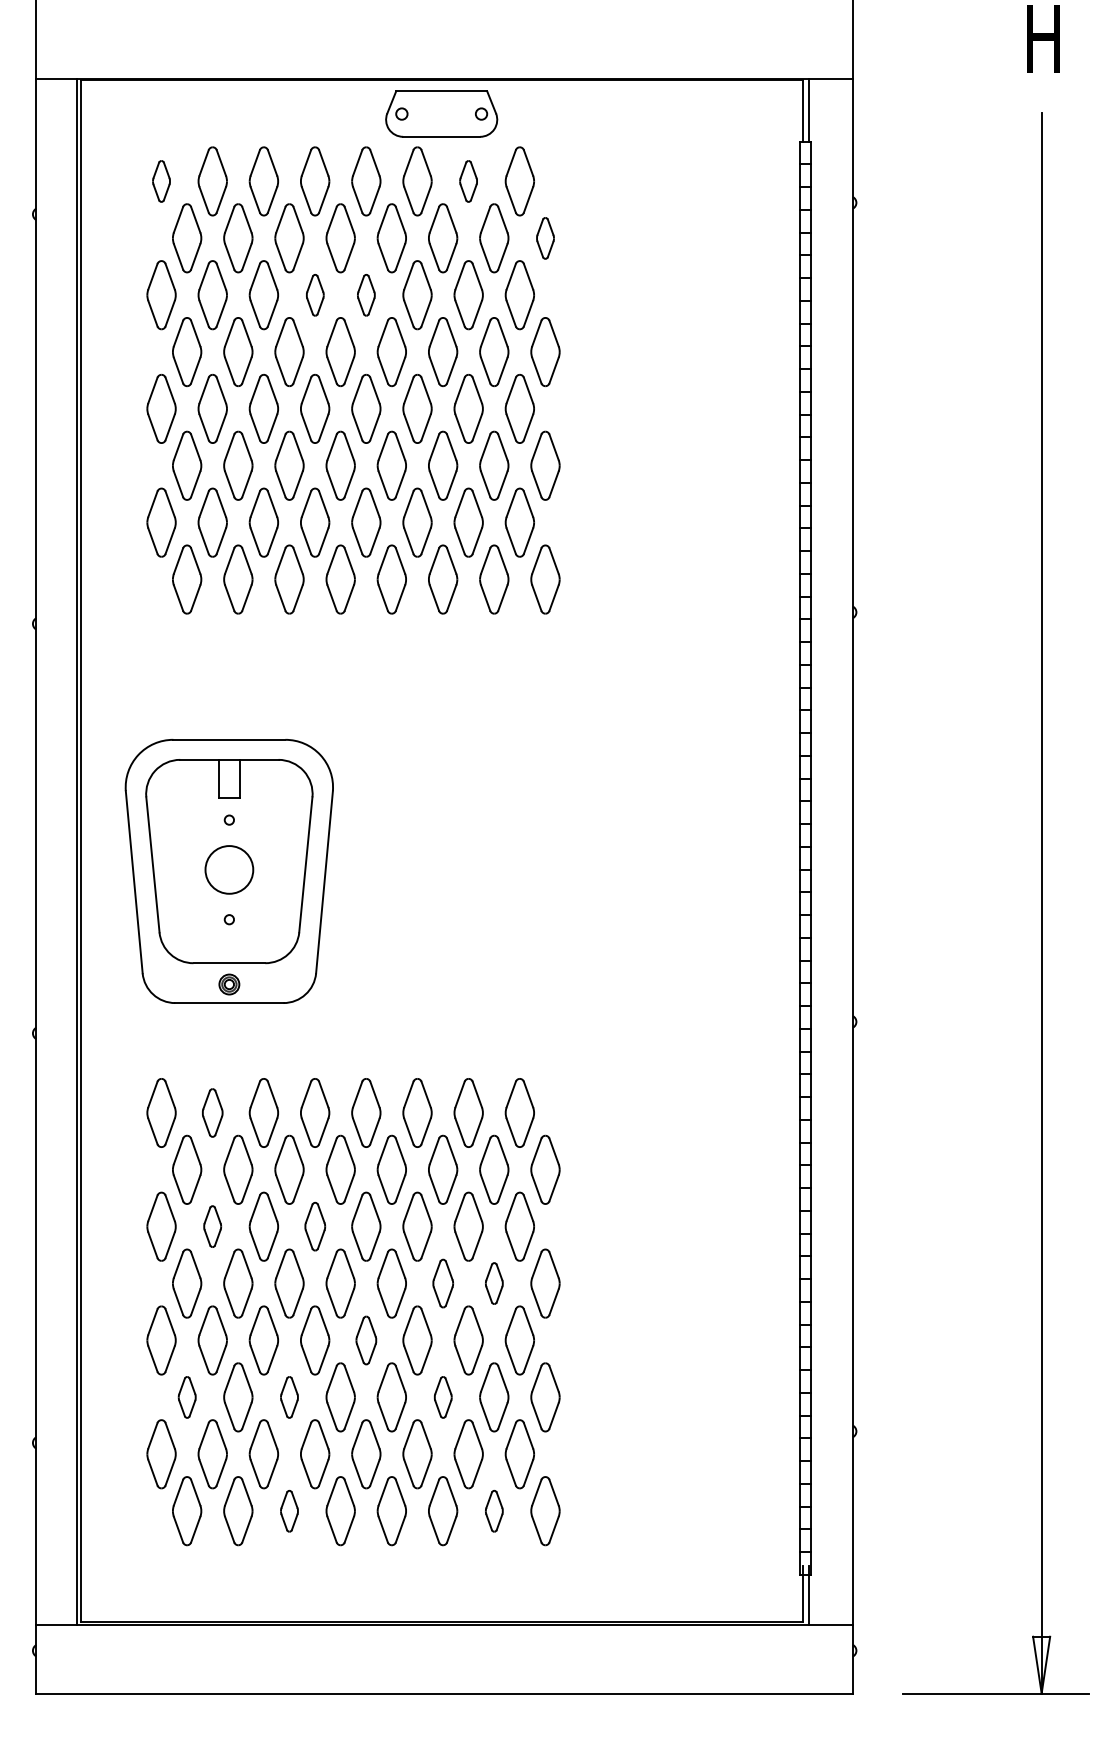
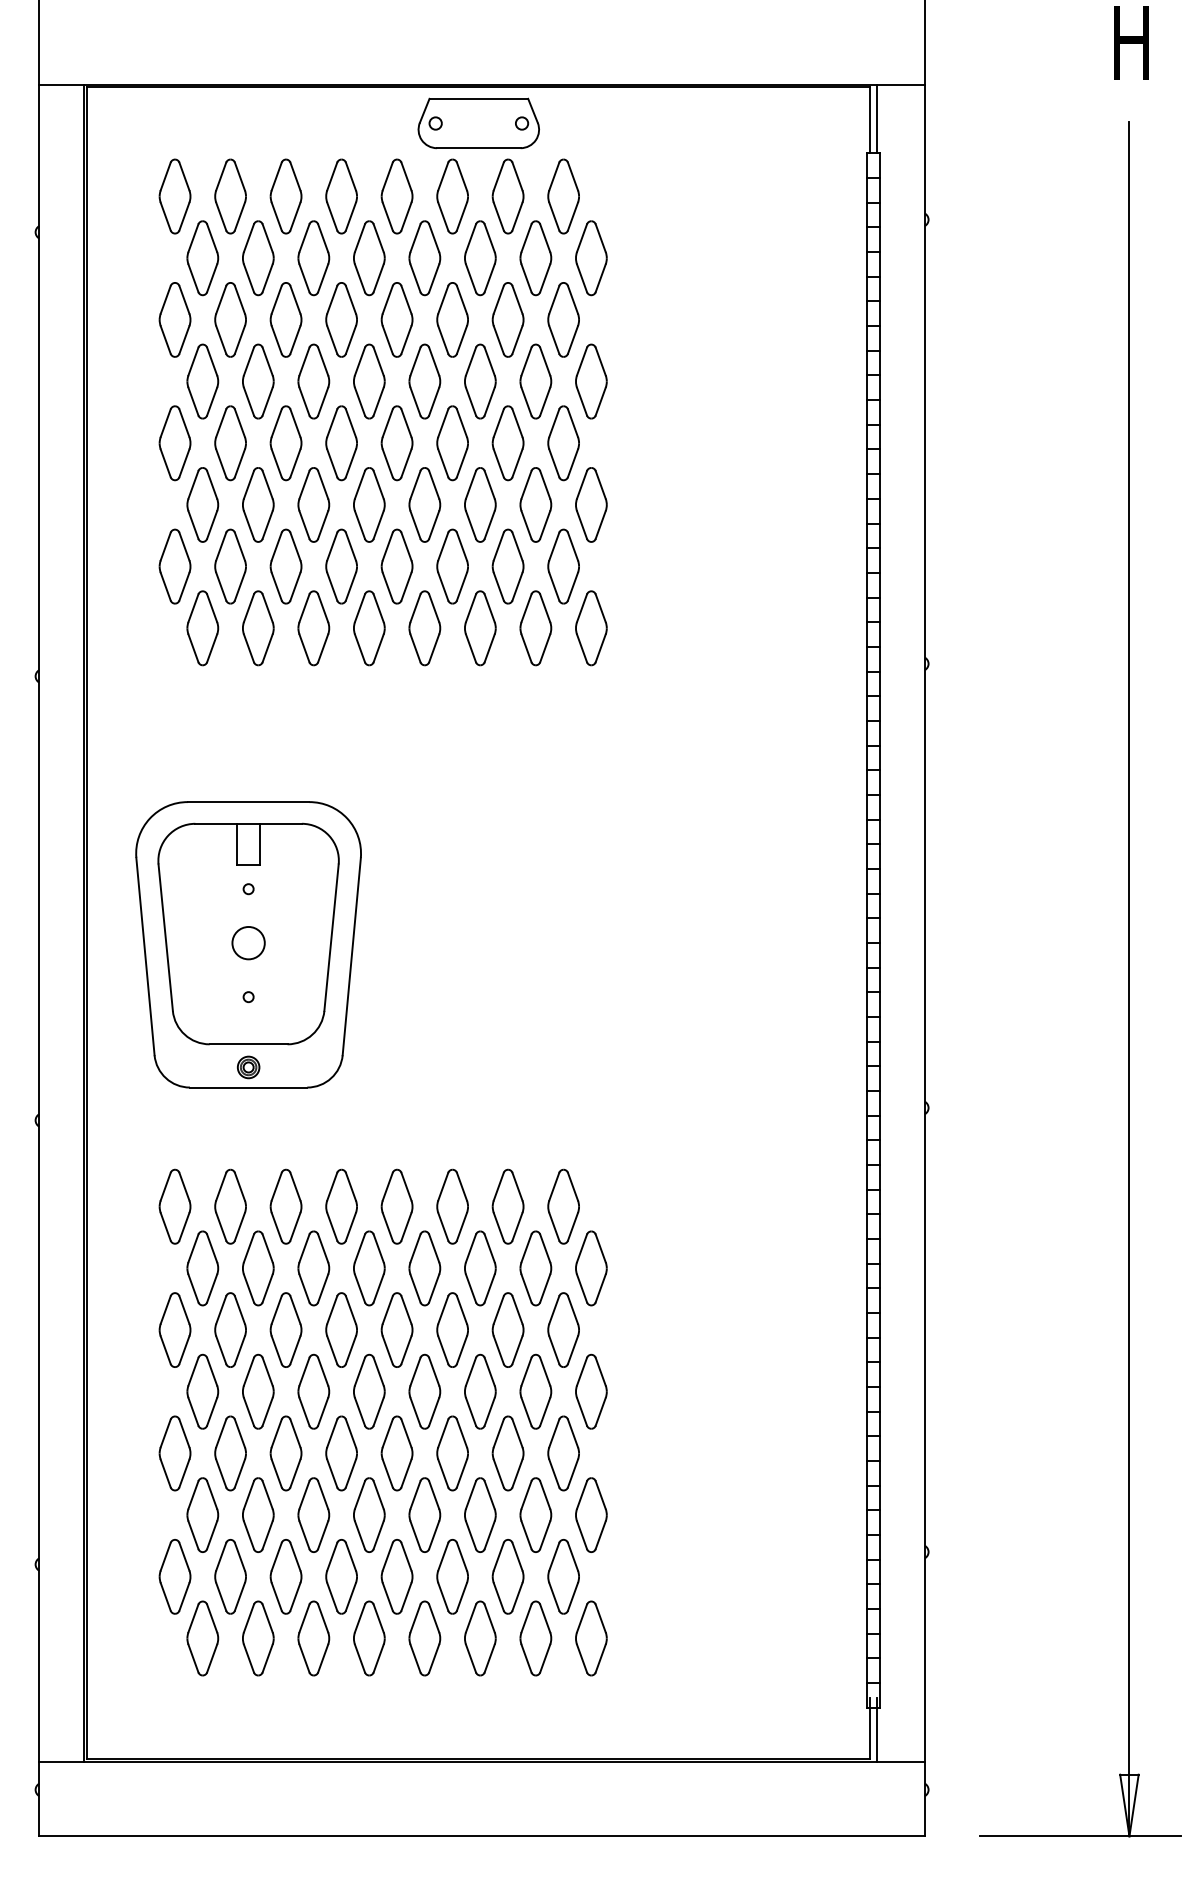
part: (161, 181) -> (175, 196), size x1.67
part: (468, 181) -> (507, 196), size x1.67
part: (545, 238) -> (591, 258), size x1.67
part: (315, 295) -> (342, 320), size x1.67
part: (366, 295) -> (397, 320), size x1.67
circle: (229, 869) -> (248, 942), size x0.62
part: (212, 1112) -> (230, 1206), size x1.43
part: (212, 1226) -> (230, 1329), size x1.67
part: (315, 1226) -> (342, 1329), size x1.43
part: (443, 1283) -> (480, 1391), size x1.43
part: (494, 1283) -> (536, 1391), size x1.67
part: (366, 1340) -> (397, 1453), size x1.43
part: (187, 1397) -> (203, 1515), size x1.67
part: (289, 1397) -> (313, 1515), size x1.67
part: (443, 1397) -> (480, 1515), size x1.67
part: (289, 1511) -> (313, 1638), size x1.67
part: (494, 1511) -> (536, 1638), size x1.67

